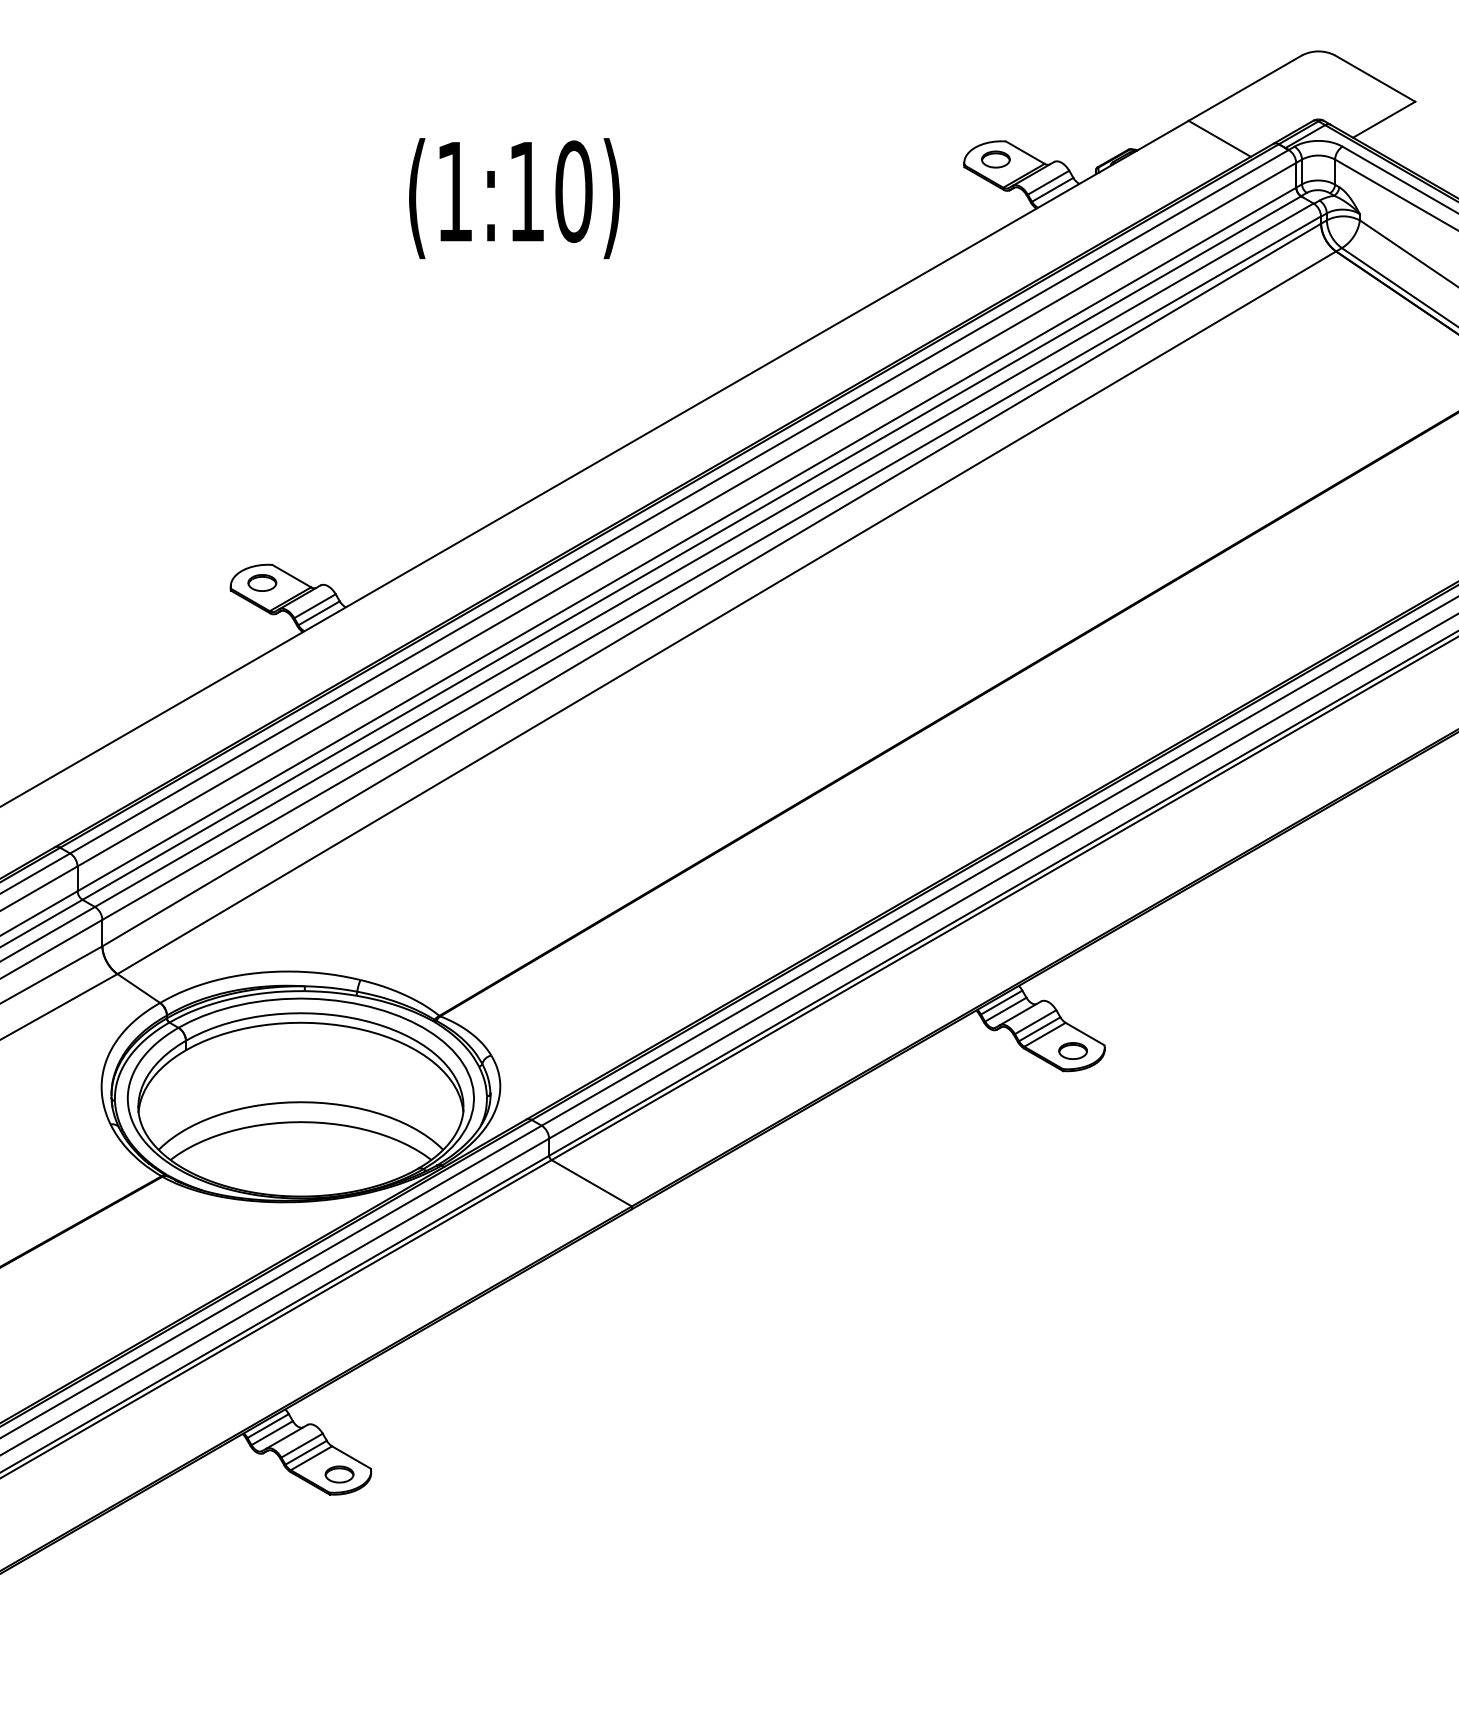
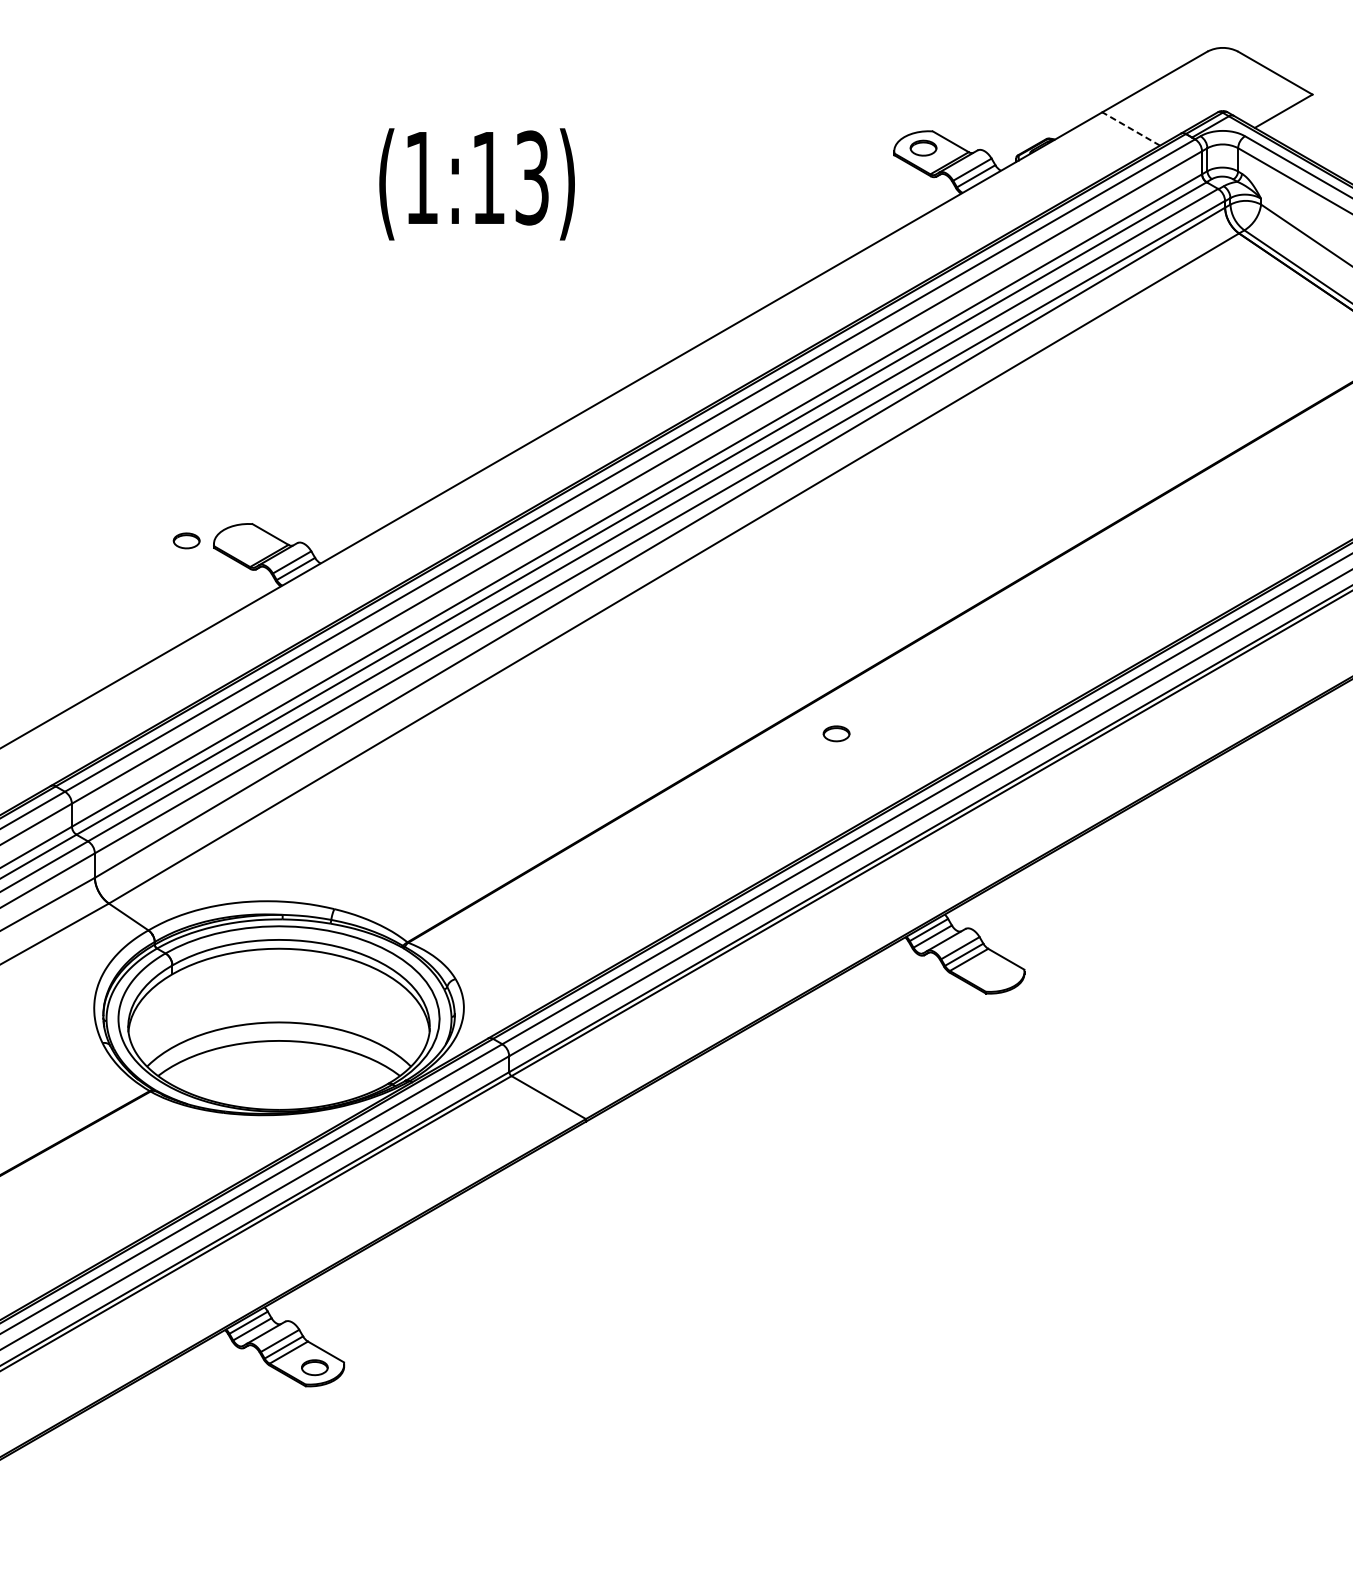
line: (1219, 138) -> (1130, 128), solid -> dashed
text: (573, 191) -> (531, 177), (1:10) -> (1:13)
part: (262, 582) -> (186, 540), moved
part: (1072, 1050) -> (836, 733), moved

